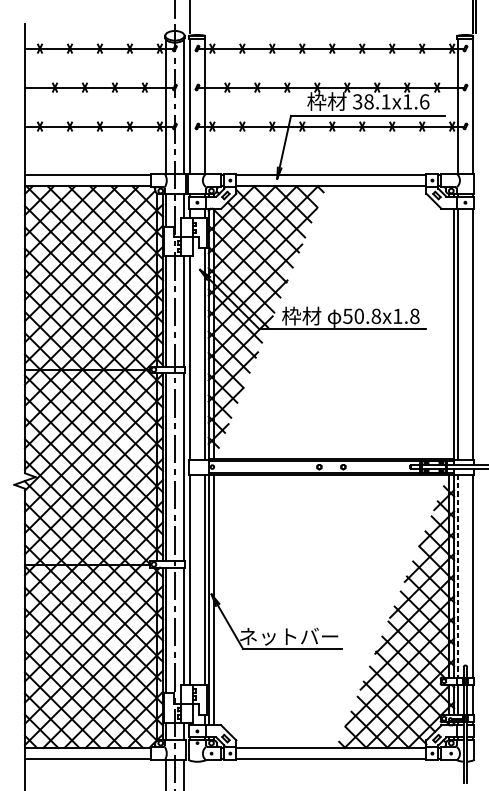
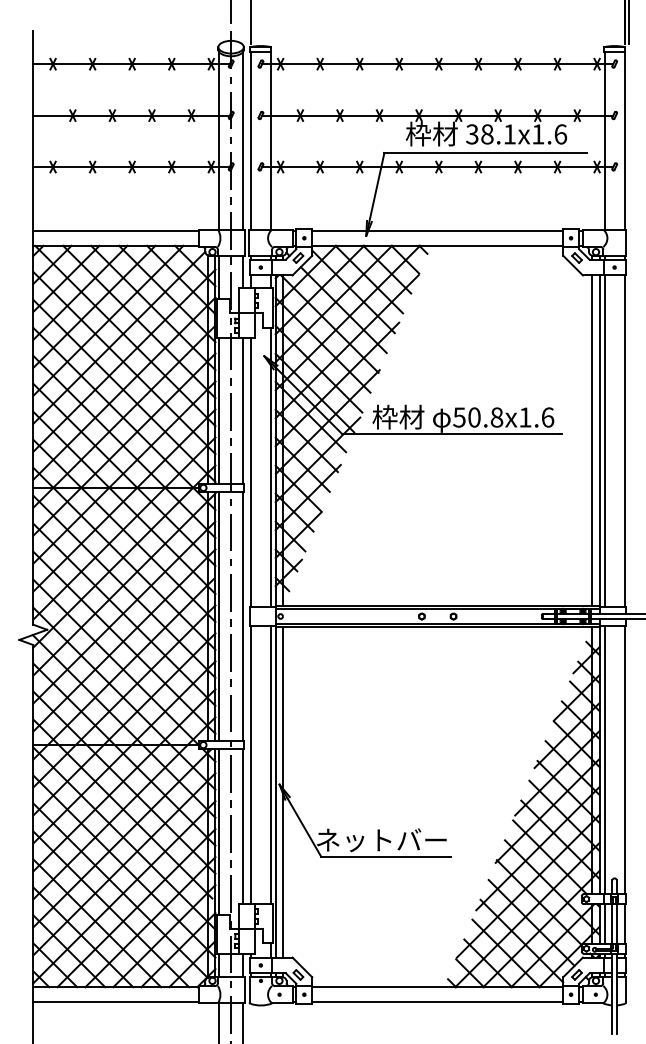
text: (414, 316) -> (547, 417), 50.8x1.8 -> 50.8x1.6
line: (448, 333) -> (592, 440), added
line: (457, 576) -> (604, 760), dashed -> solid

